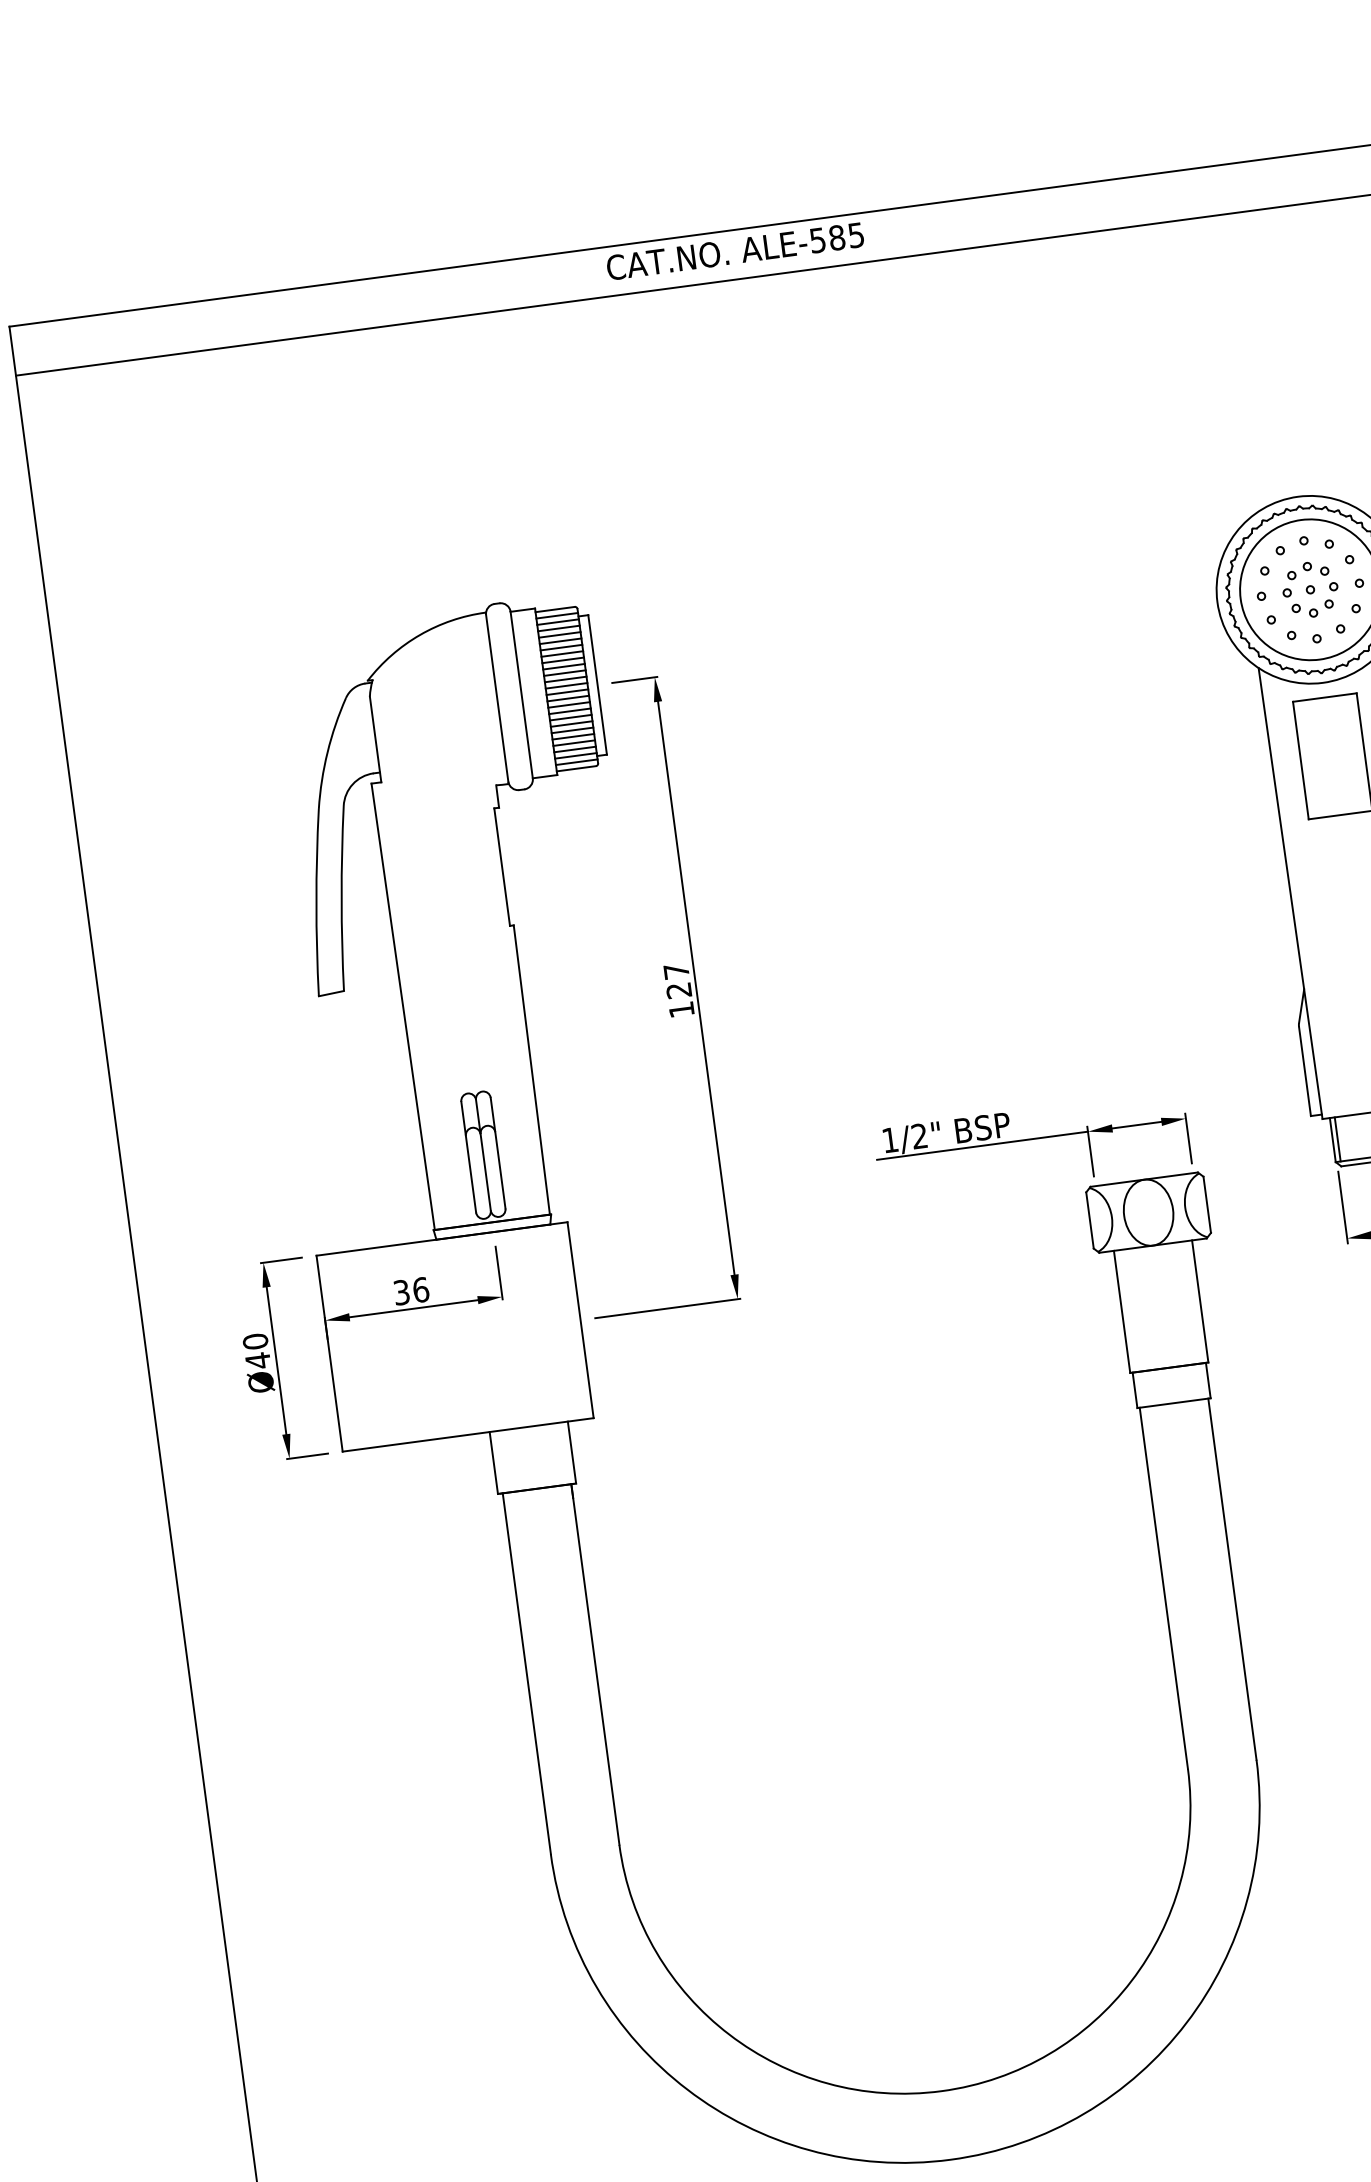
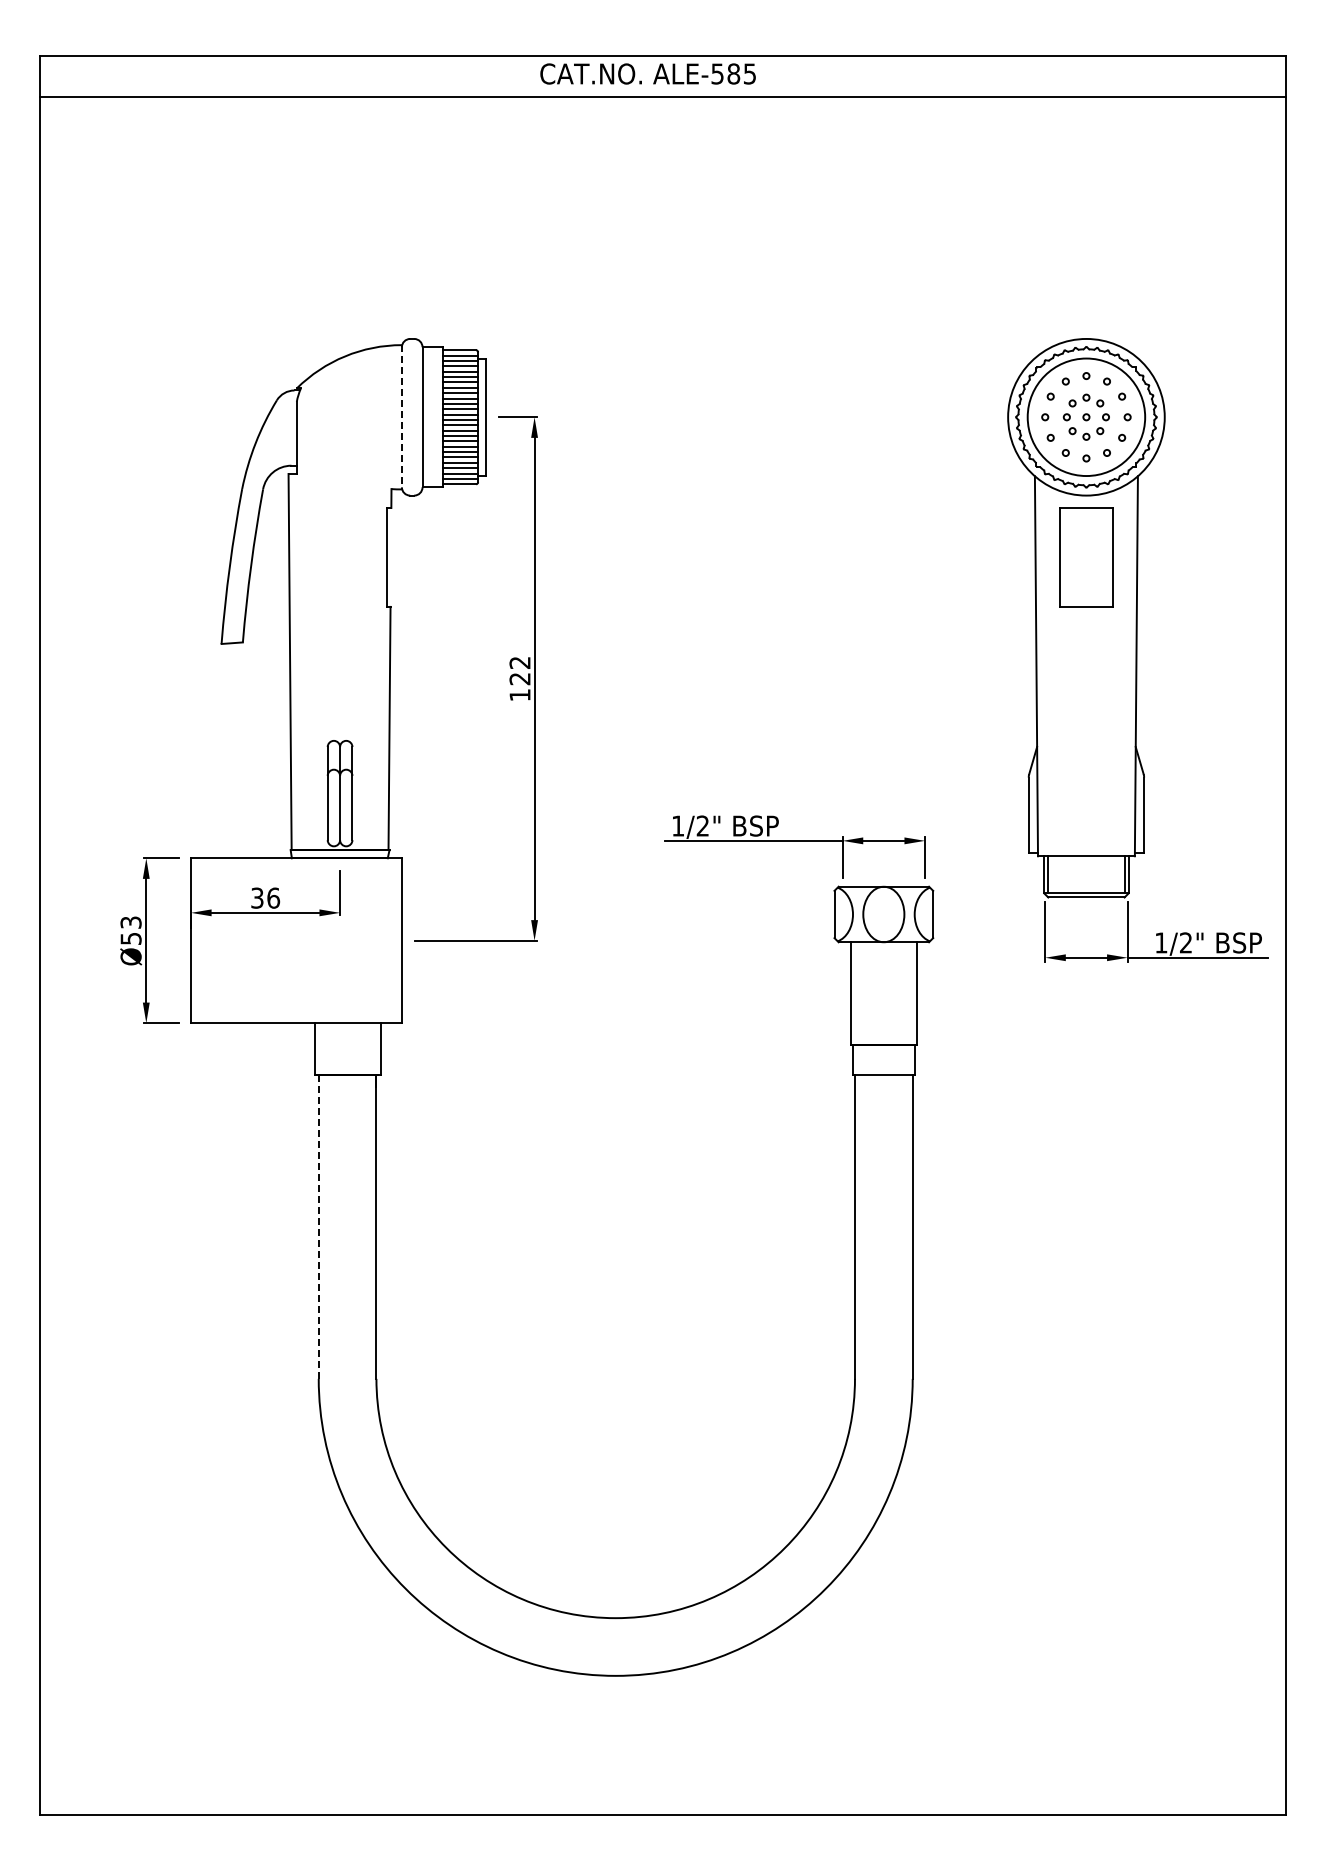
line: (496, 698) -> (401, 417), solid -> dashed
text: (675, 971) -> (519, 662), 127 -> 122
text: (256, 1351) -> (130, 930), Ø40 -> Ø53
line: (526, 1674) -> (318, 1227), solid -> dashed

